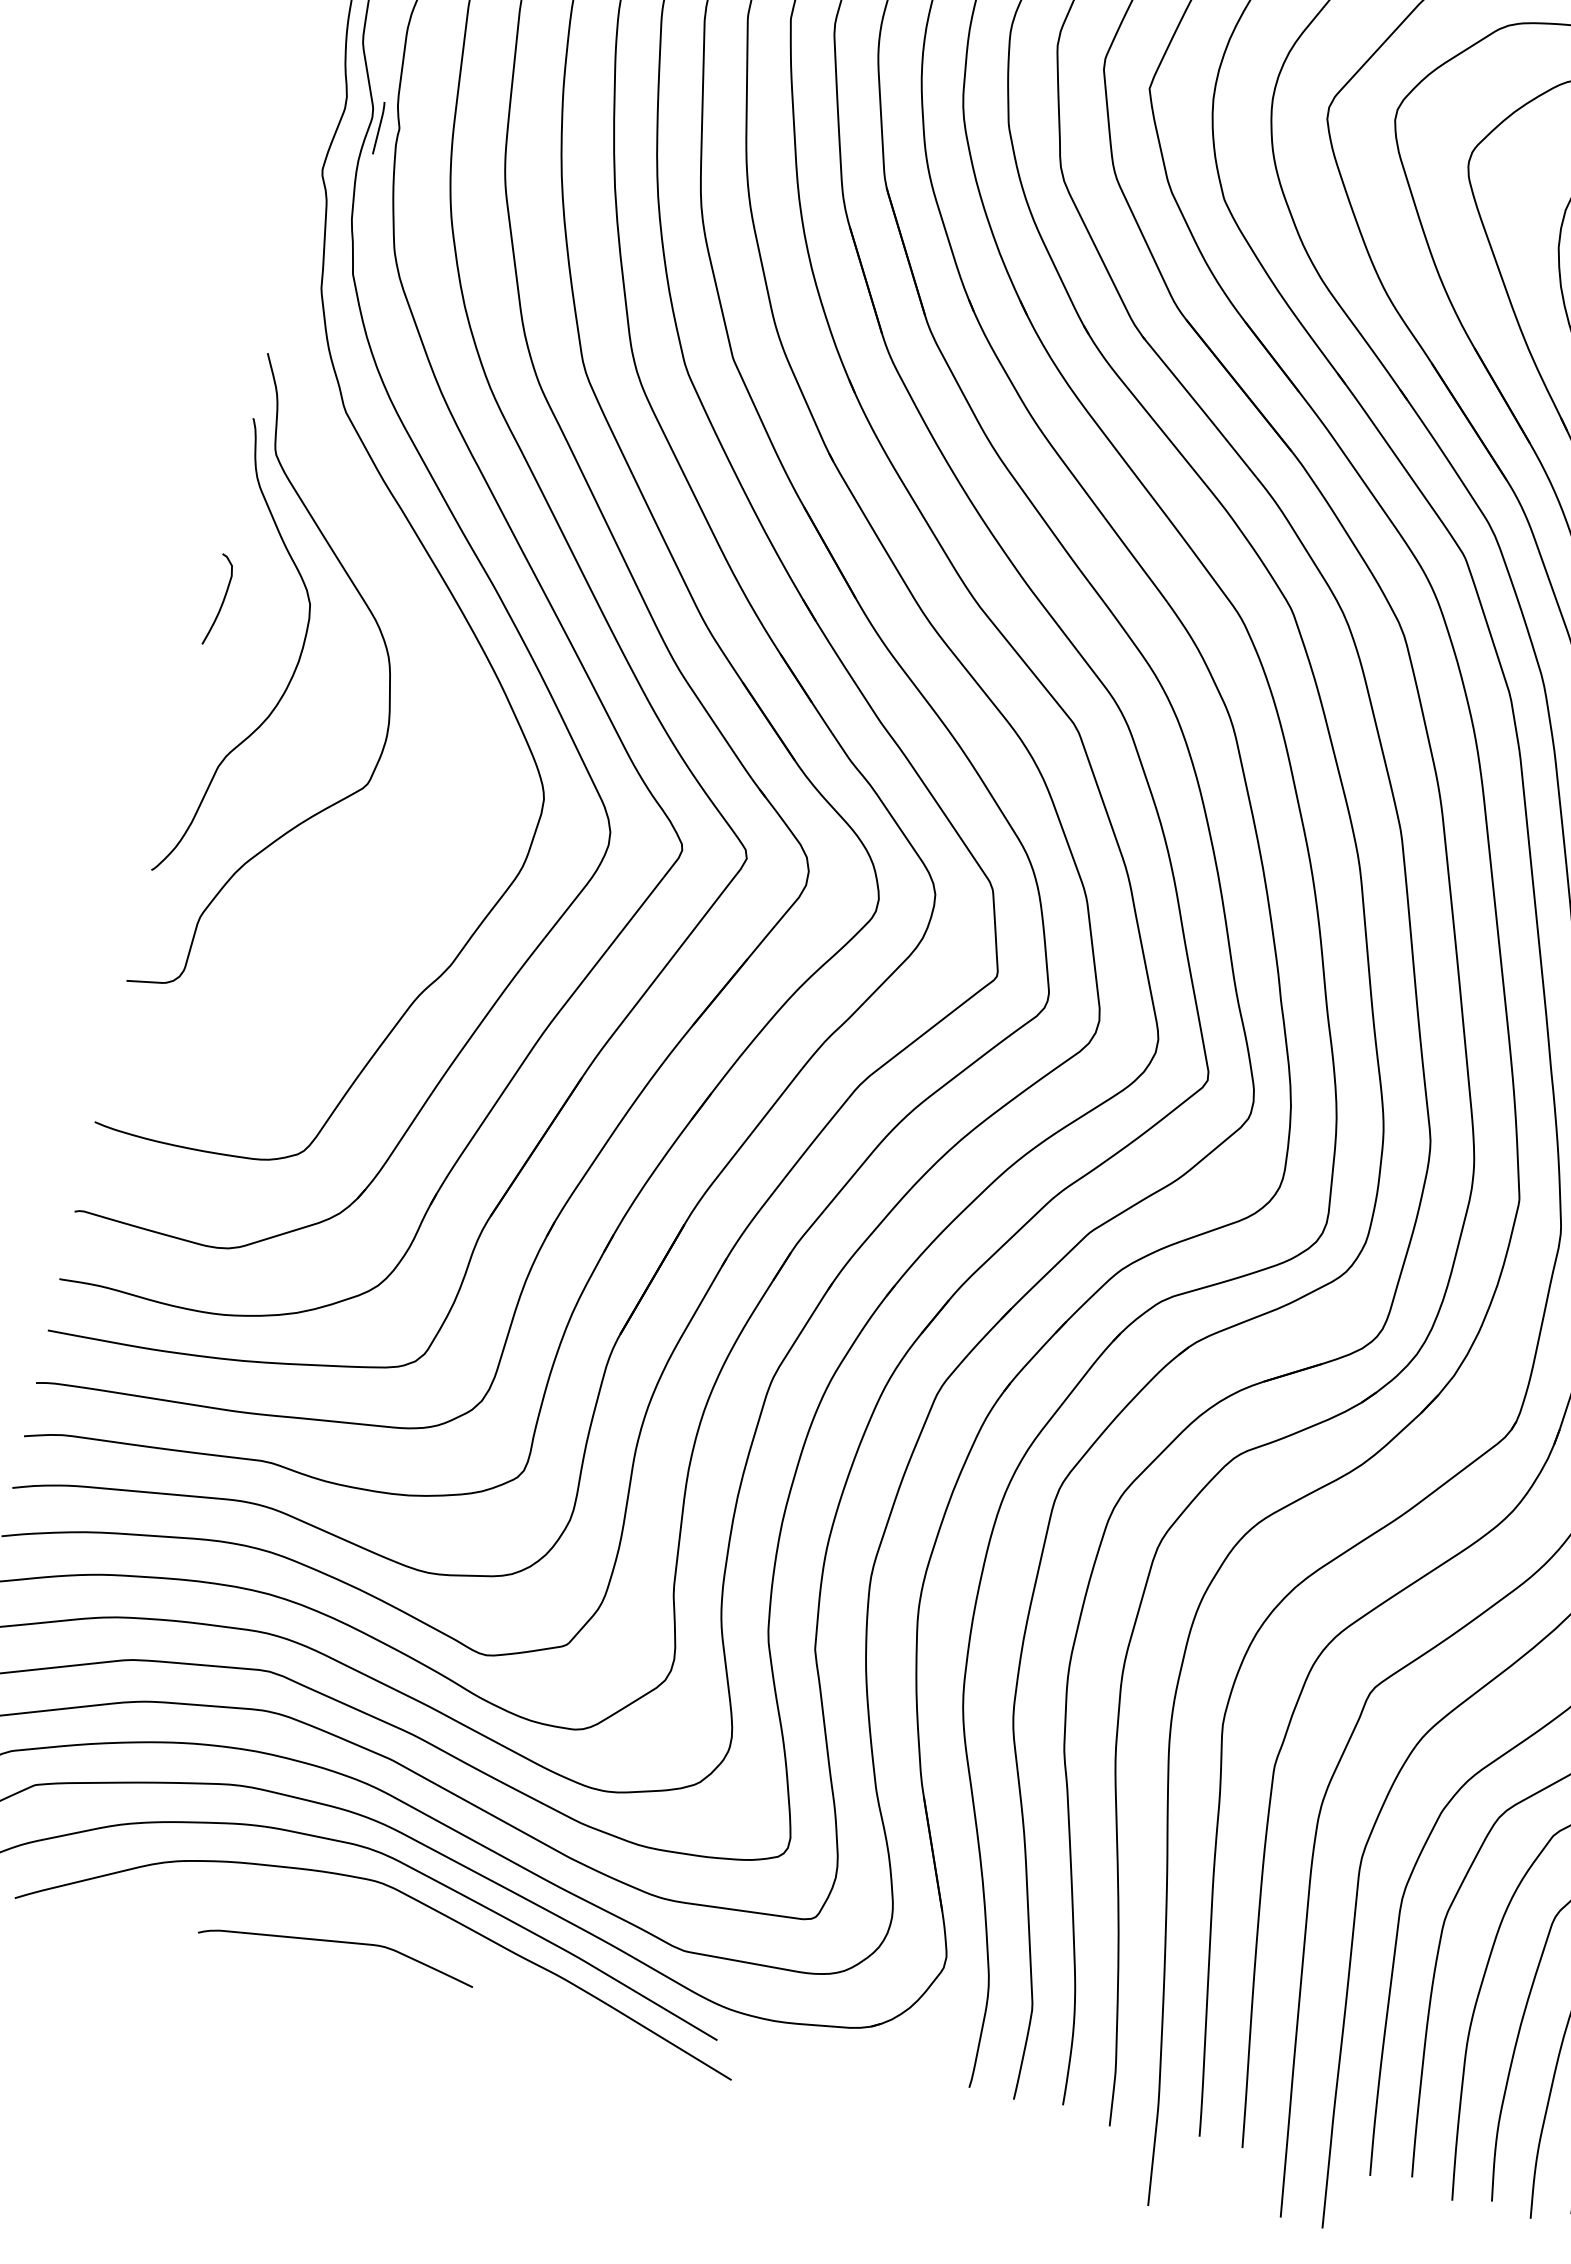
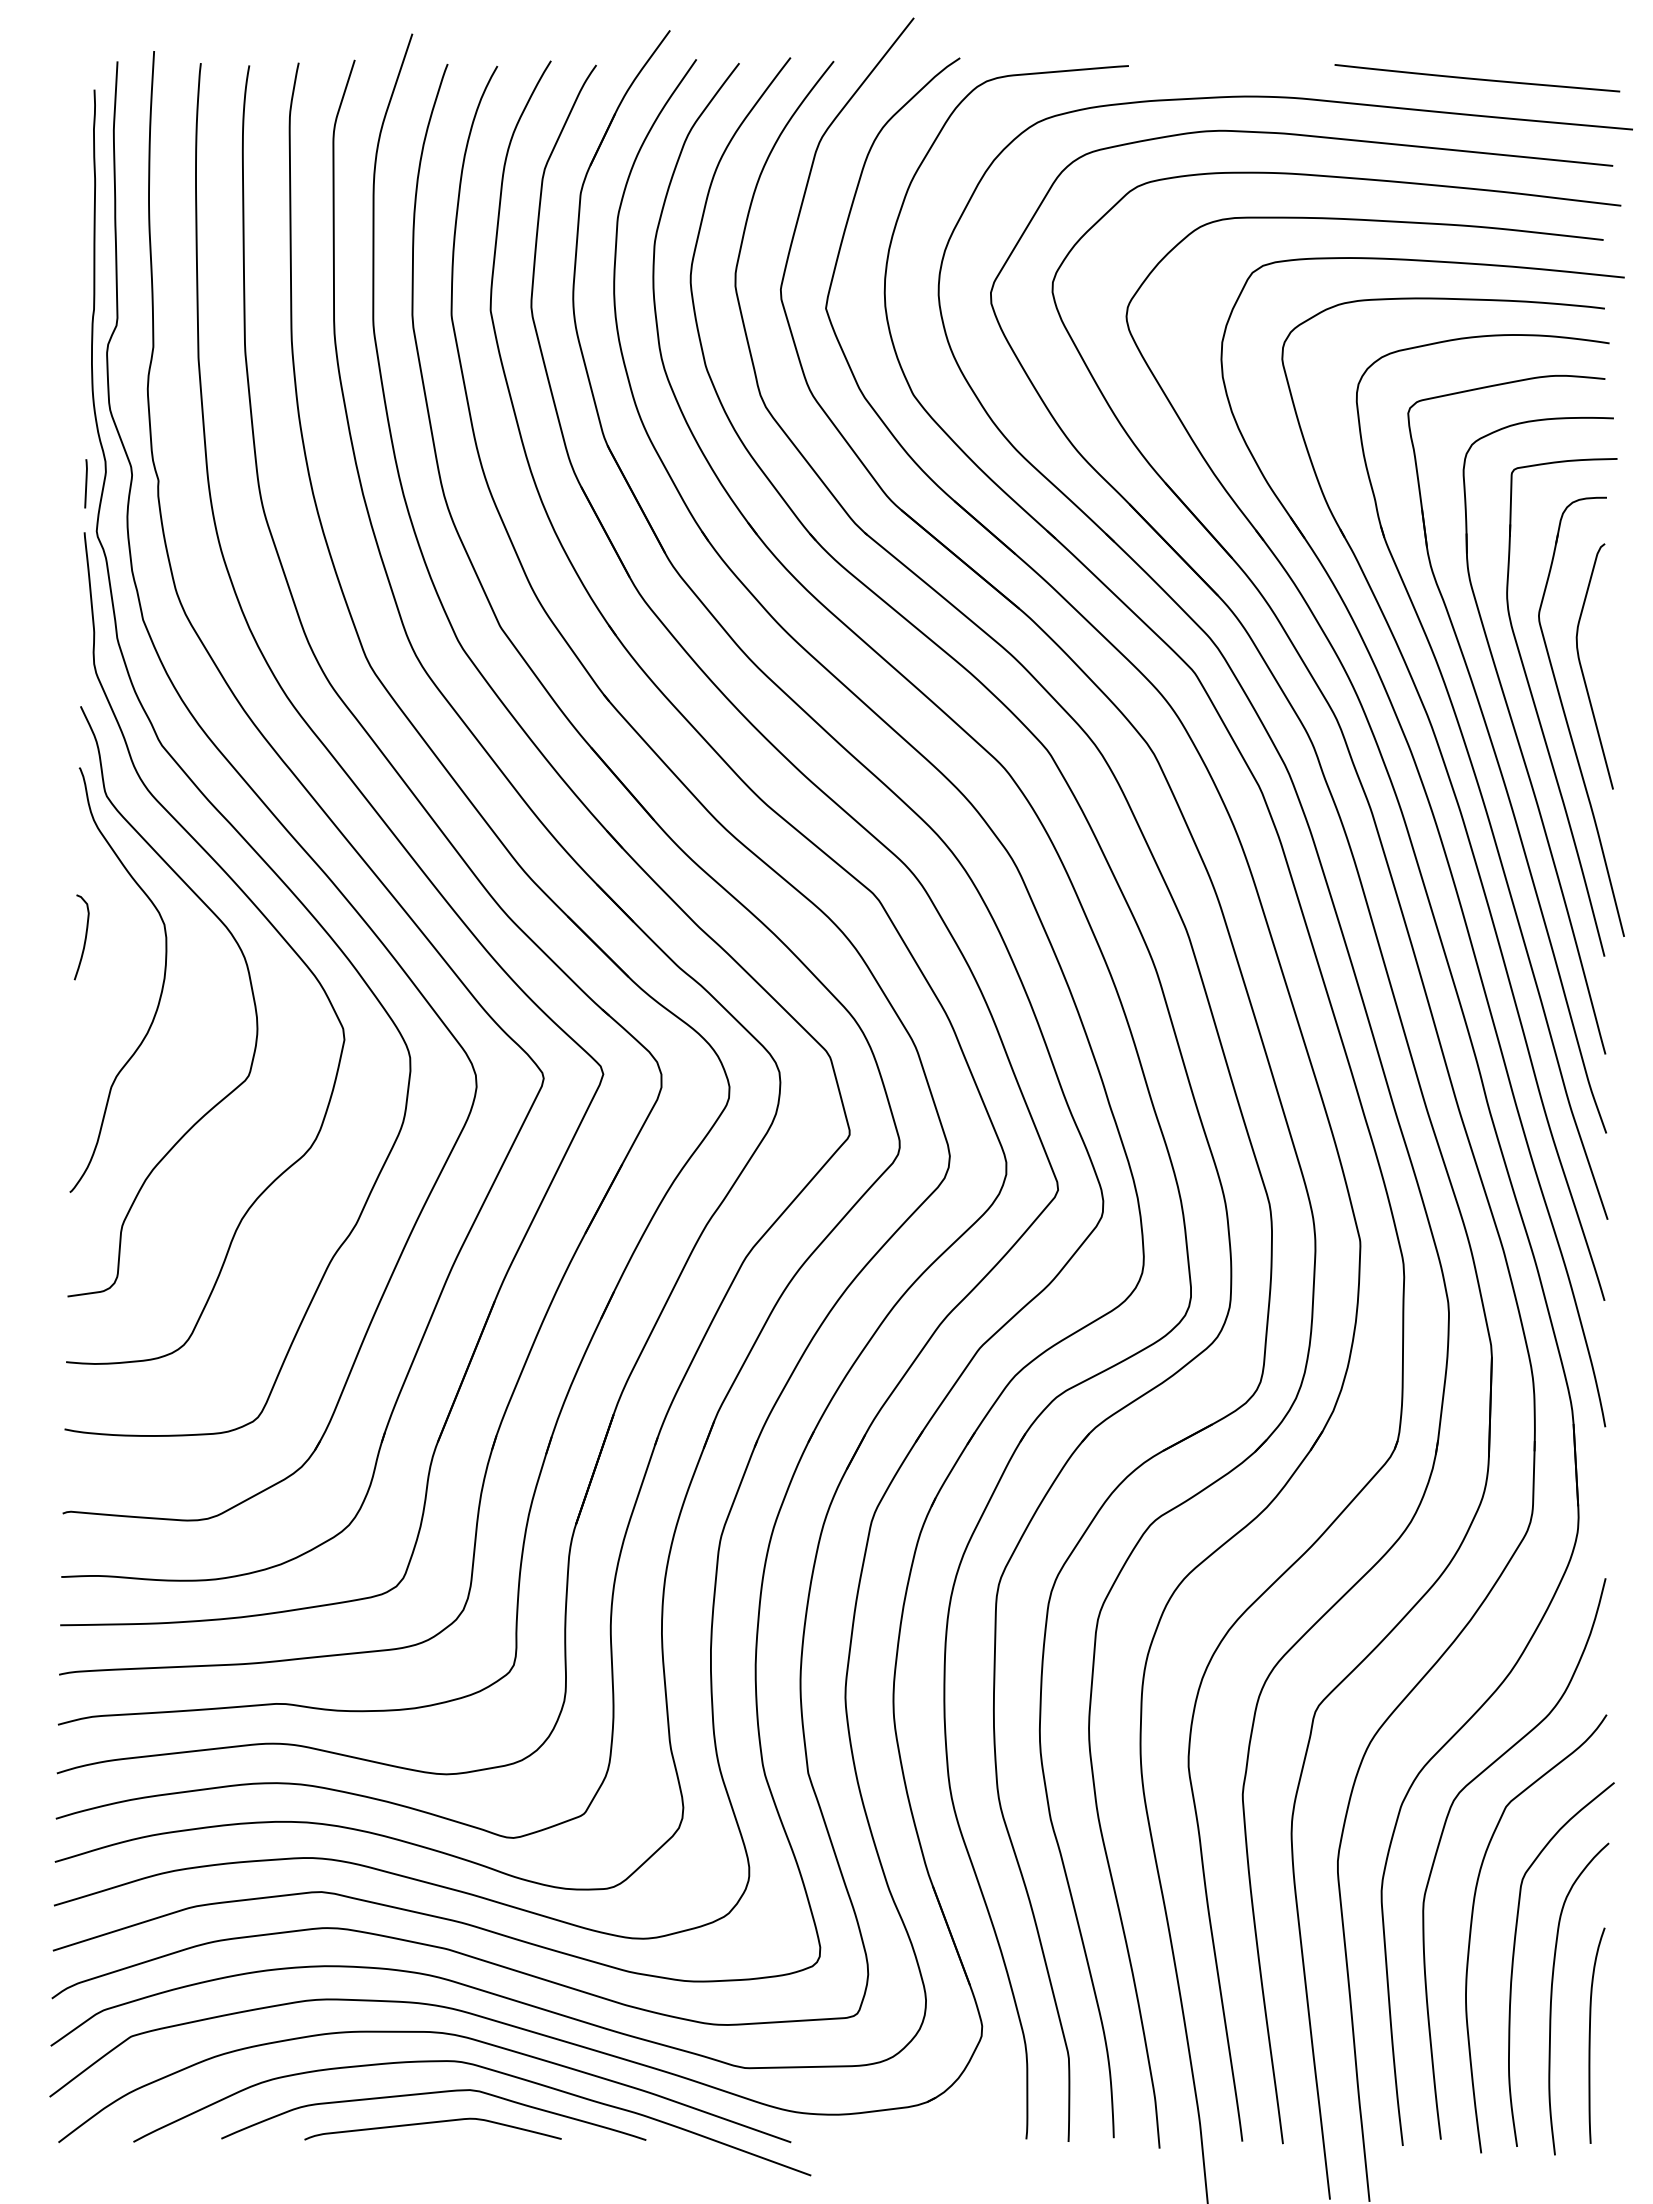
line: (378, 127) -> (85, 483), moved
curve: (410, 604) -> (254, 906), added
curve: (340, 1911) -> (428, 2094), added

